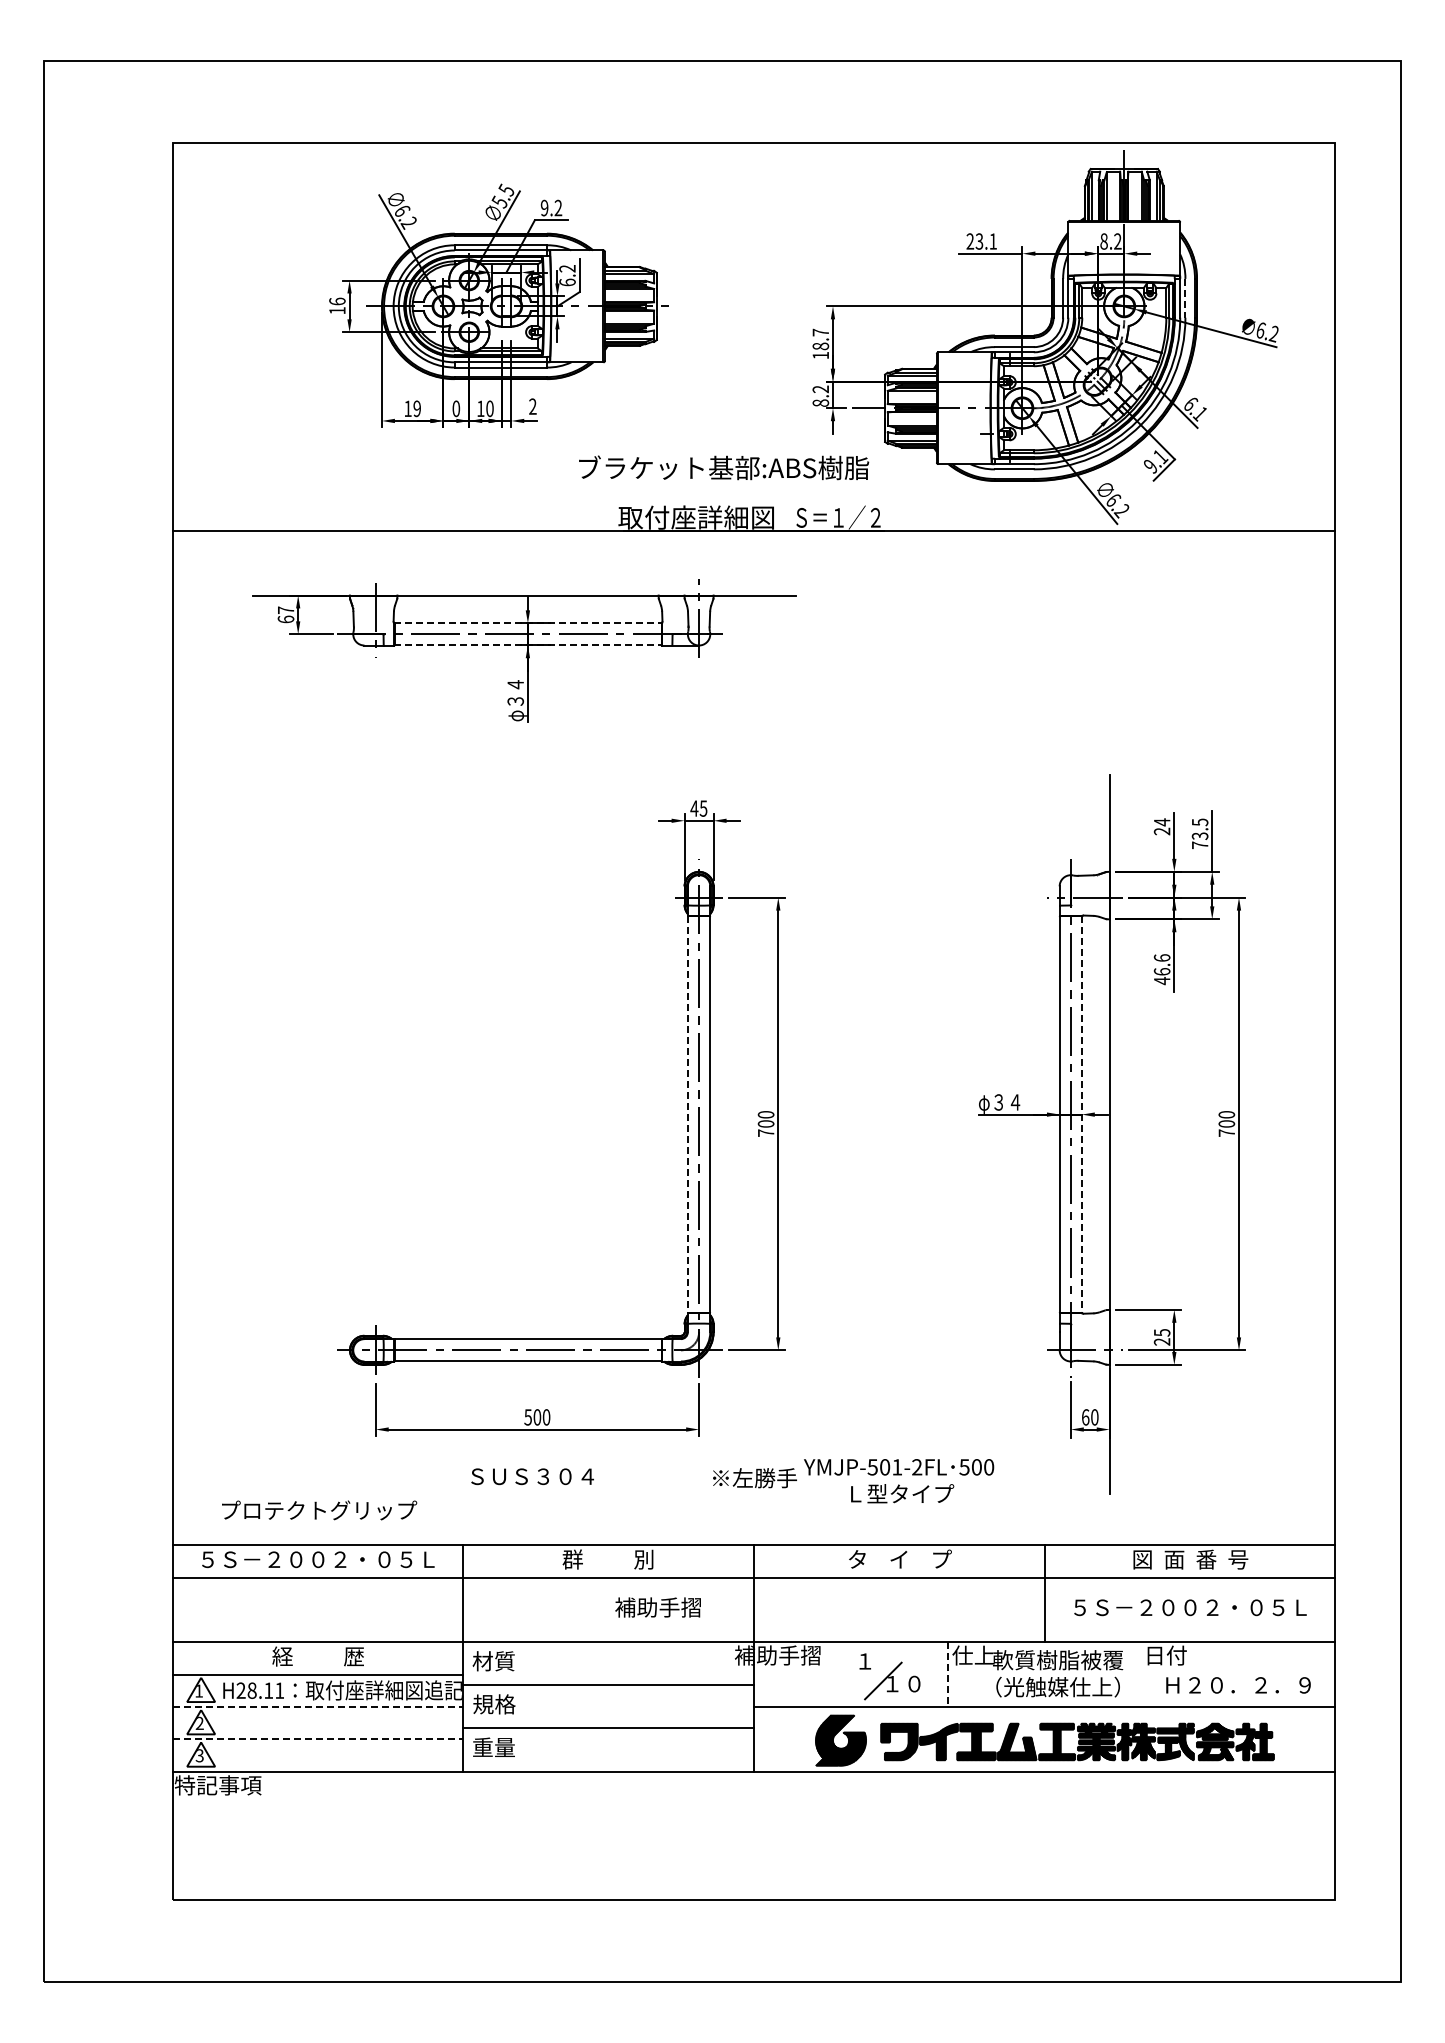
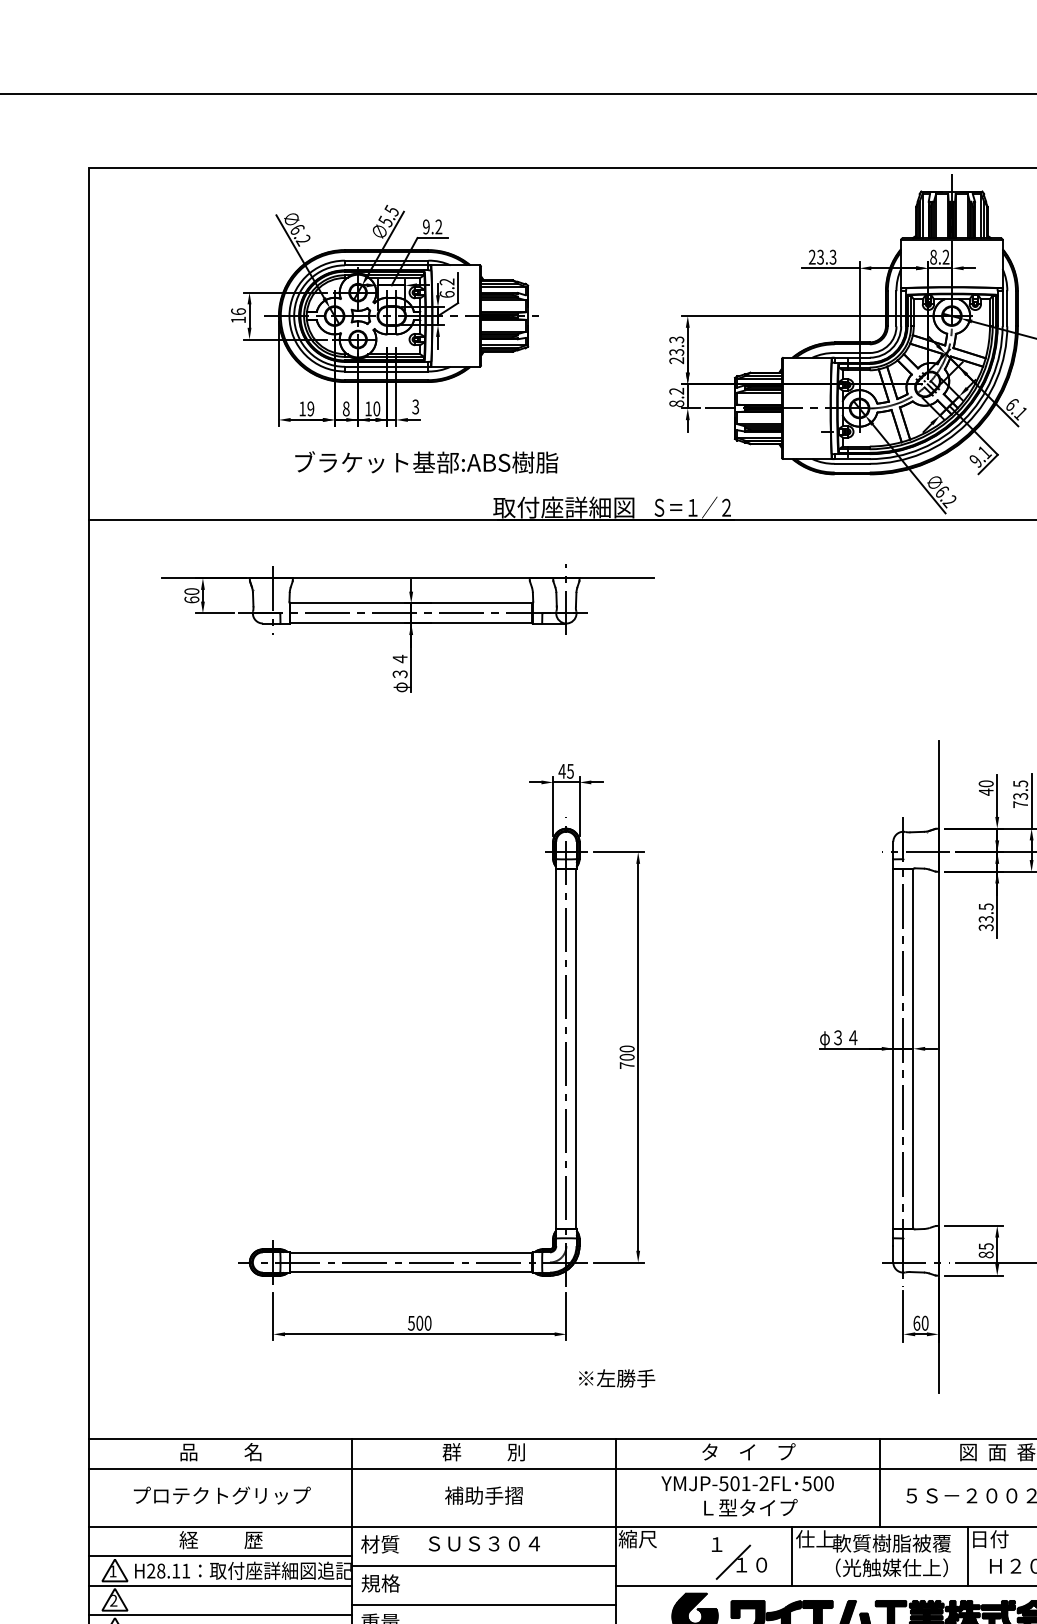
text: (992, 241) -> (832, 257), 23.1 -> 23.3
line: (1185, 298) -> (1007, 308), dashed -> solid
text: (820, 343) -> (676, 349), 18.7 -> 23.3
text: (532, 406) -> (415, 406), 2 -> 3
text: (456, 408) -> (346, 408), 0 -> 8
text: (724, 467) -> (427, 462), moved
text: (285, 610) -> (191, 591), 67 -> 60
line: (527, 623) -> (410, 603), dashed -> solid
line: (527, 645) -> (410, 623), dashed -> solid
text: (1161, 826) -> (985, 787), 24 -> 40
text: (1161, 969) -> (985, 917), 46.6 -> 33.5
line: (688, 1114) -> (556, 1048), dashed -> solid
line: (1081, 1114) -> (913, 1048), dashed -> solid
text: (1162, 1341) -> (986, 1254), 25 -> 85
text: (532, 1476) -> (484, 1543), moved
text: (899, 1481) -> (748, 1496), moved
text: (319, 1510) -> (222, 1495), moved
text: (318, 1559) -> (221, 1452), ５Ｓ－２００２・０５Ｌ -> 品          名
text: (657, 1607) -> (483, 1495), moved
text: (777, 1655) -> (637, 1539), 補助手摺 -> 縮尺
line: (1141, 1674) -> (967, 1556), added
line: (948, 1675) -> (792, 1557), dashed -> solid
line: (318, 1706) -> (221, 1585), dashed -> solid
line: (318, 1739) -> (221, 1615), dashed -> solid

